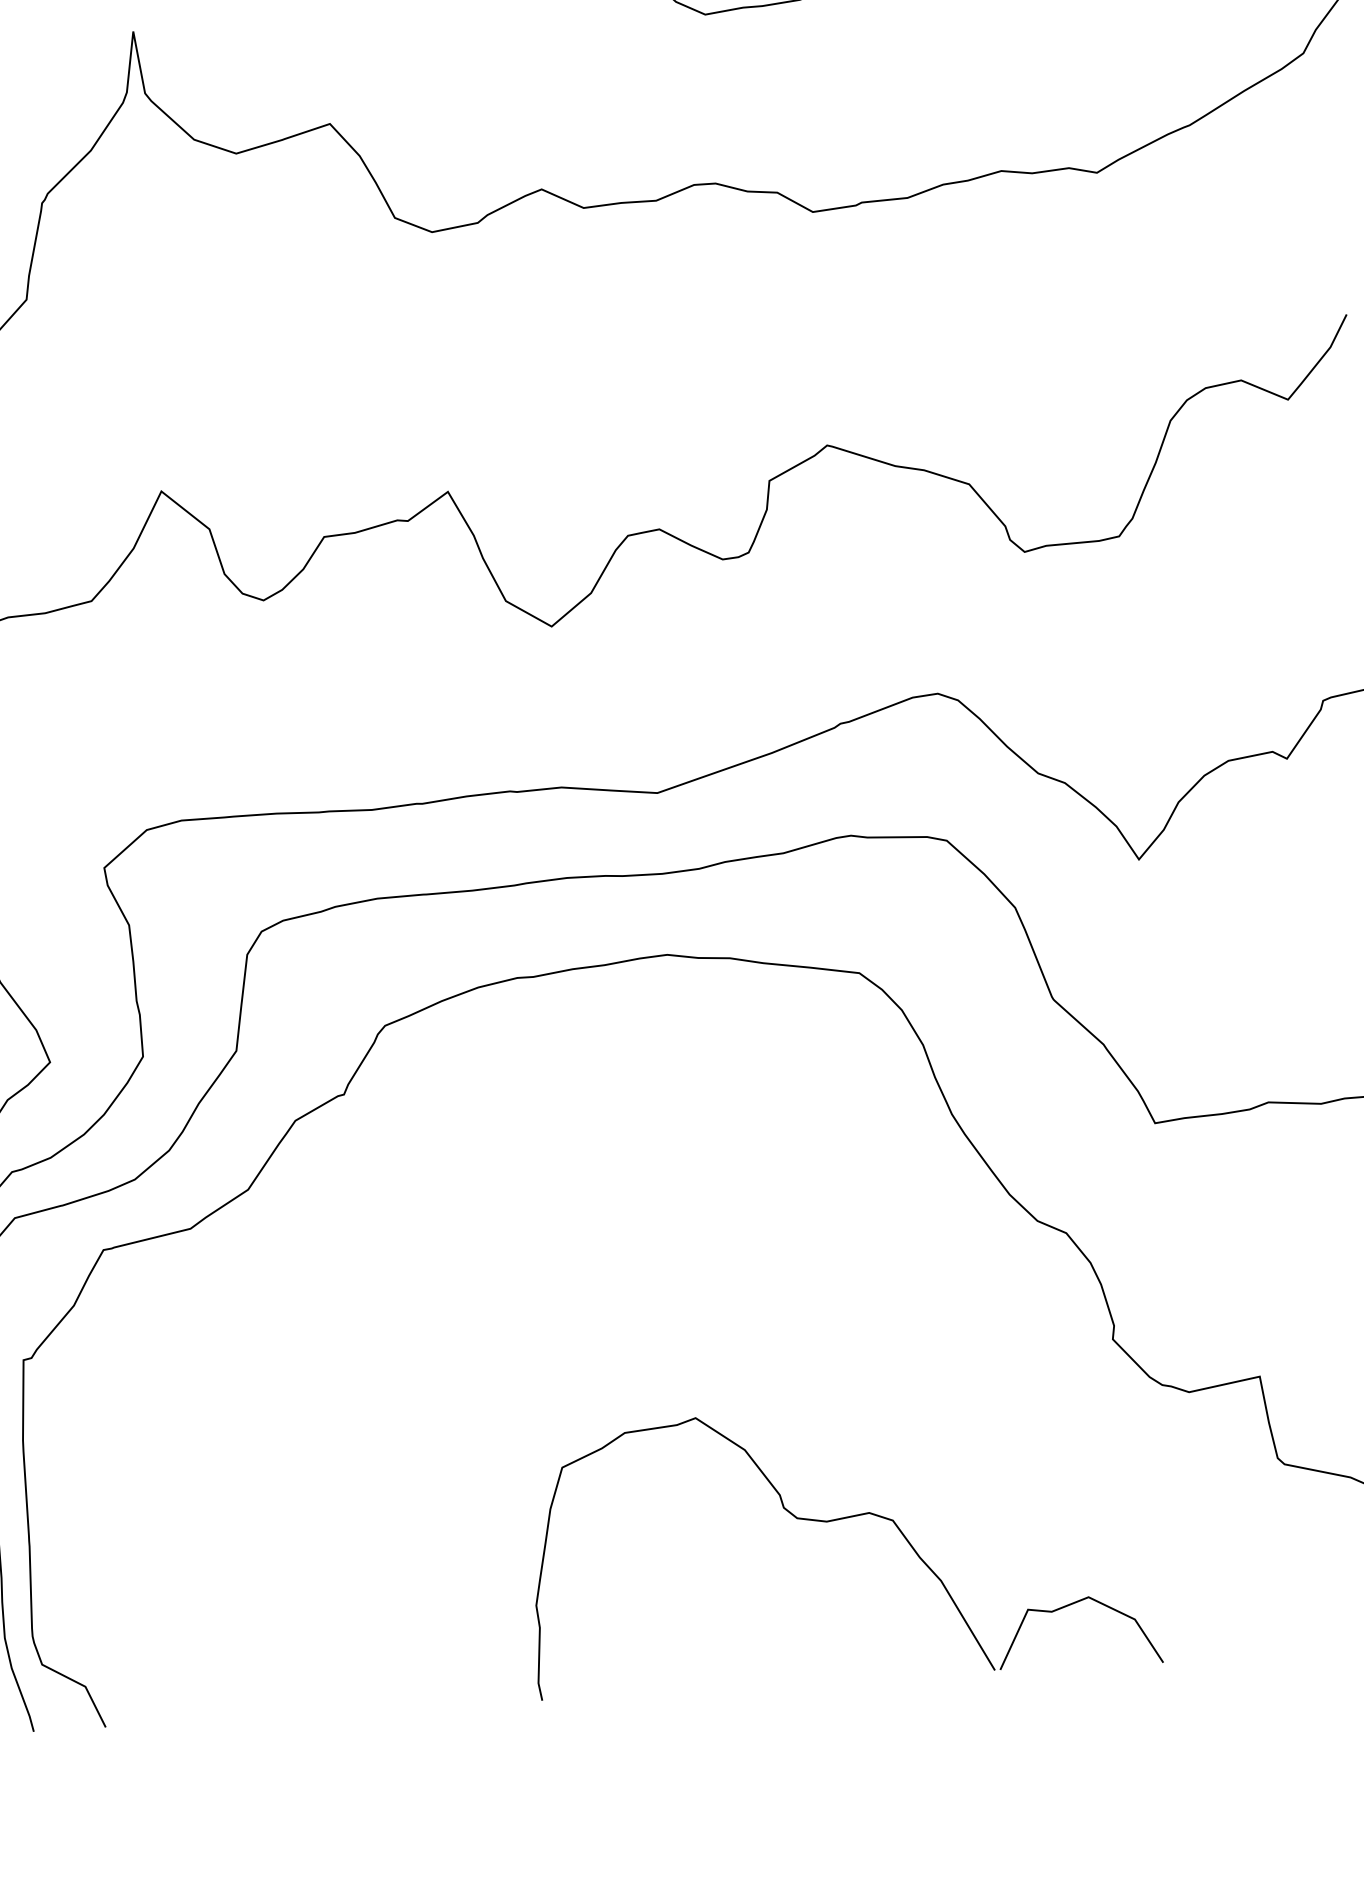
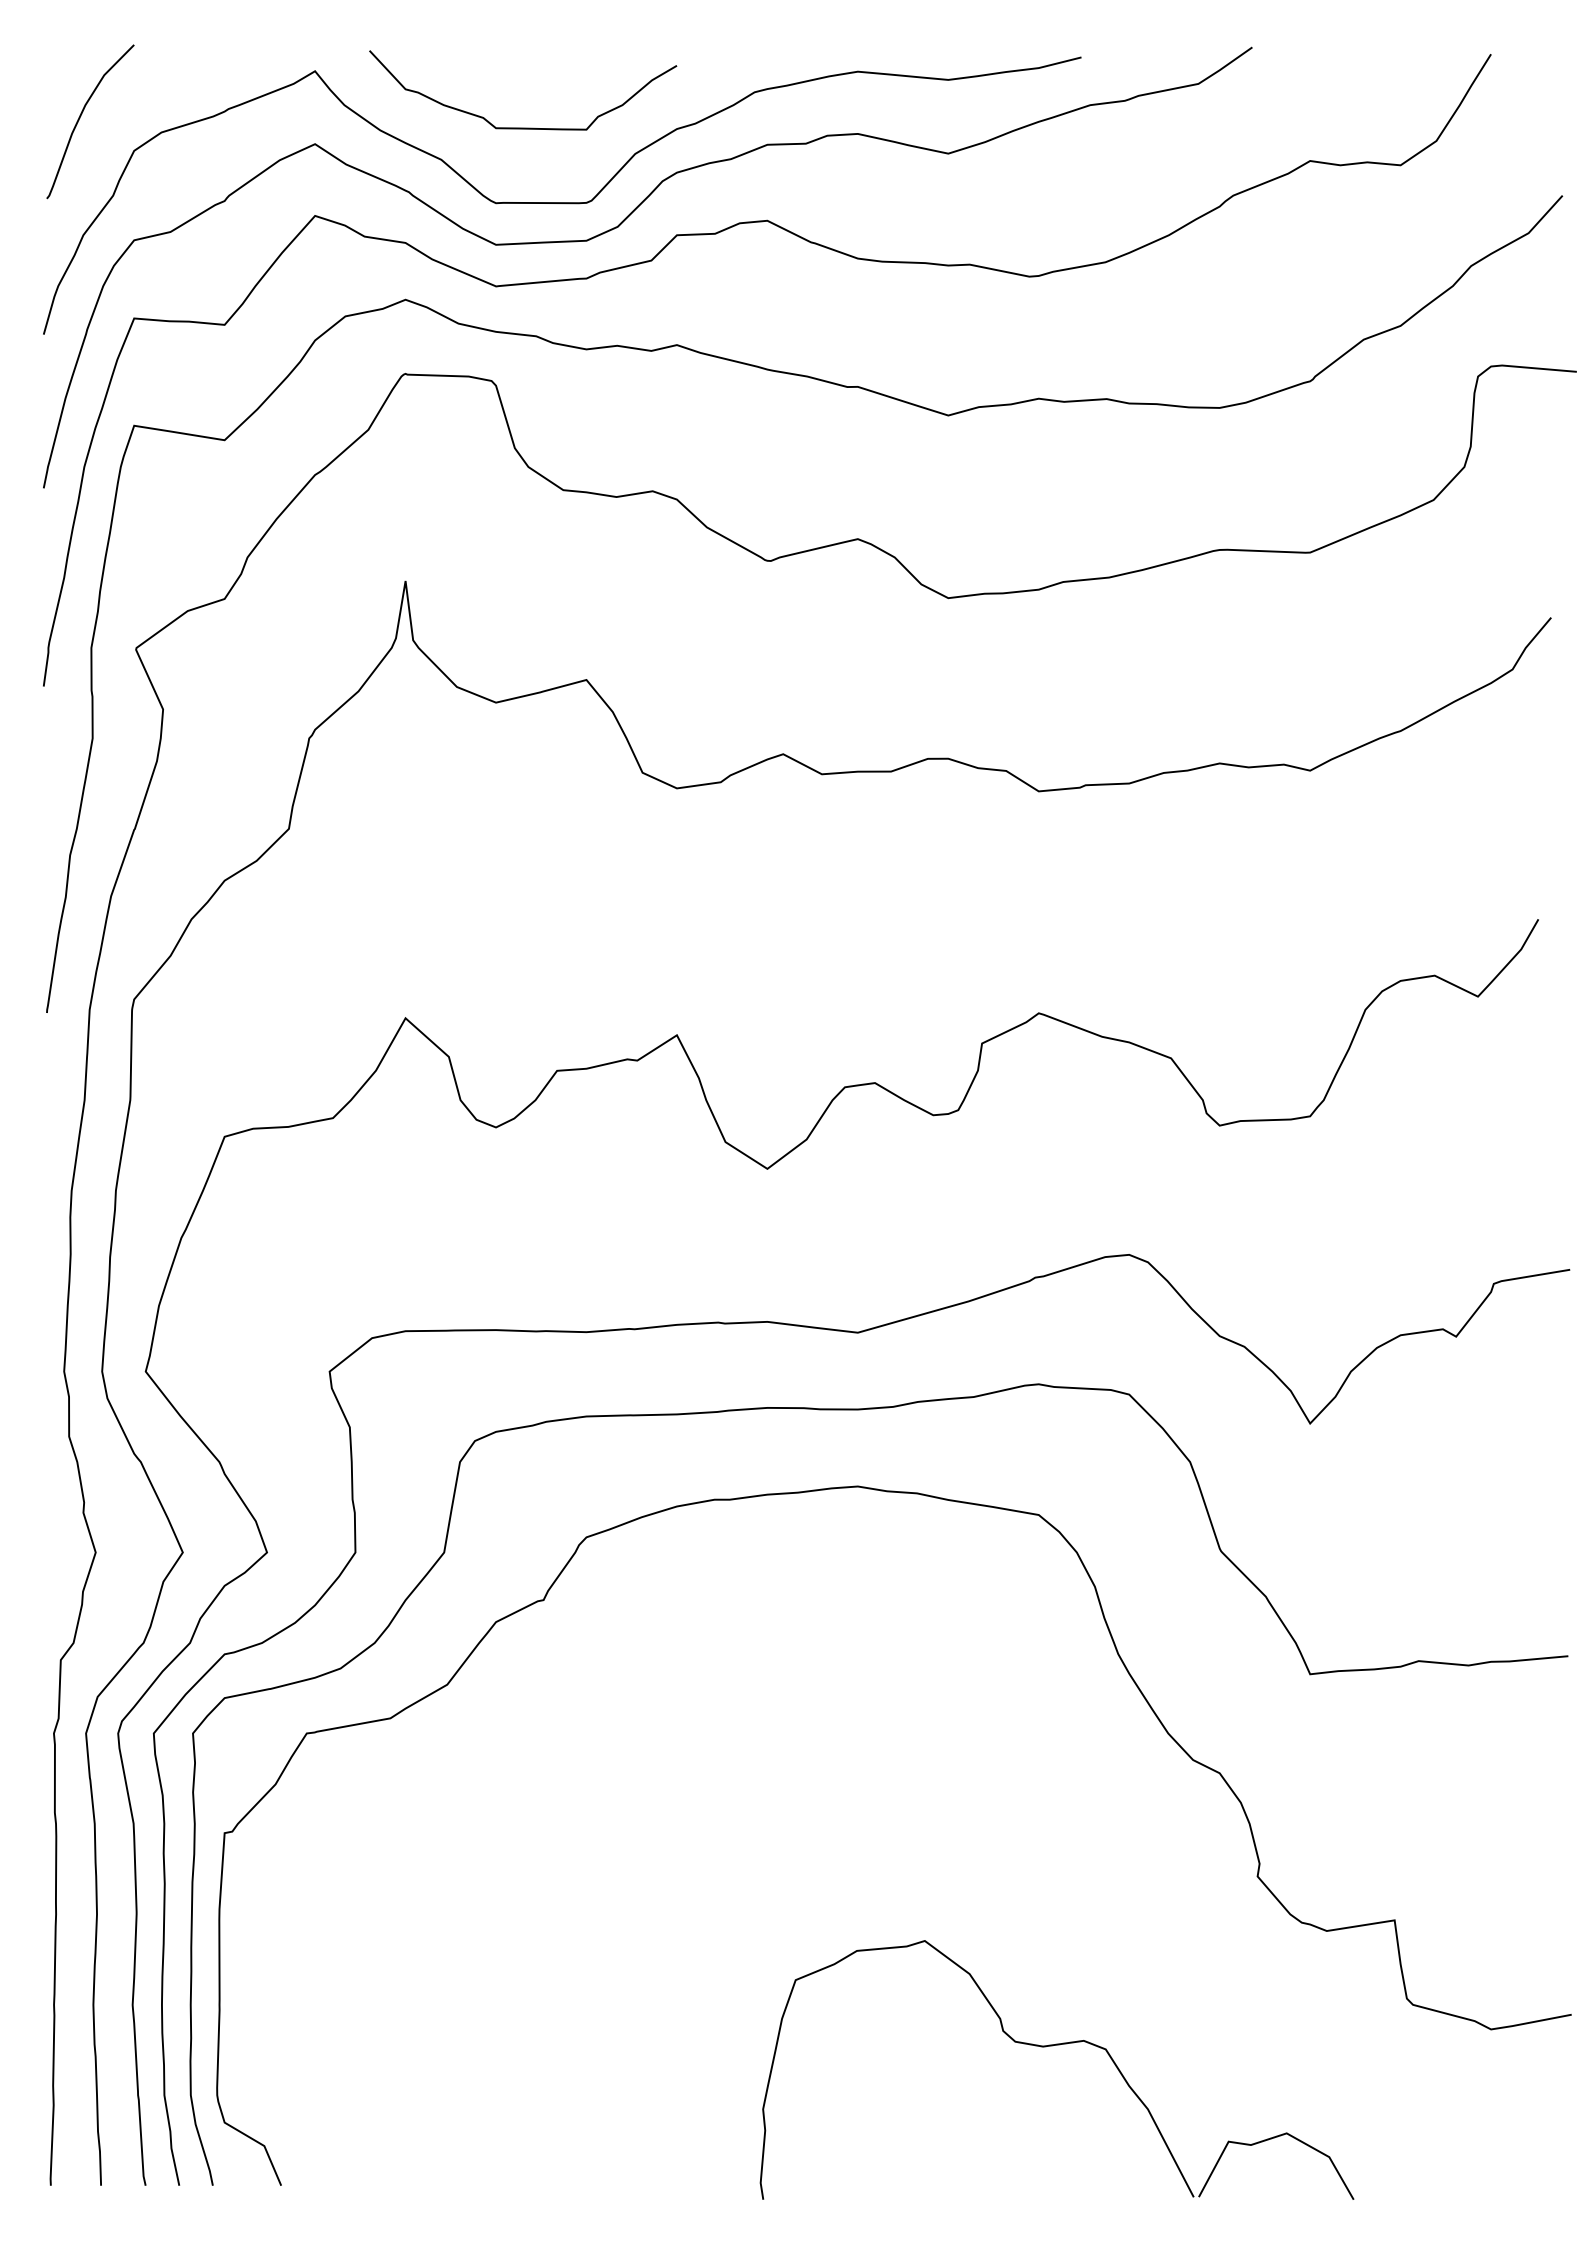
part: (836, 1520) -> (1052, 2046), moved

